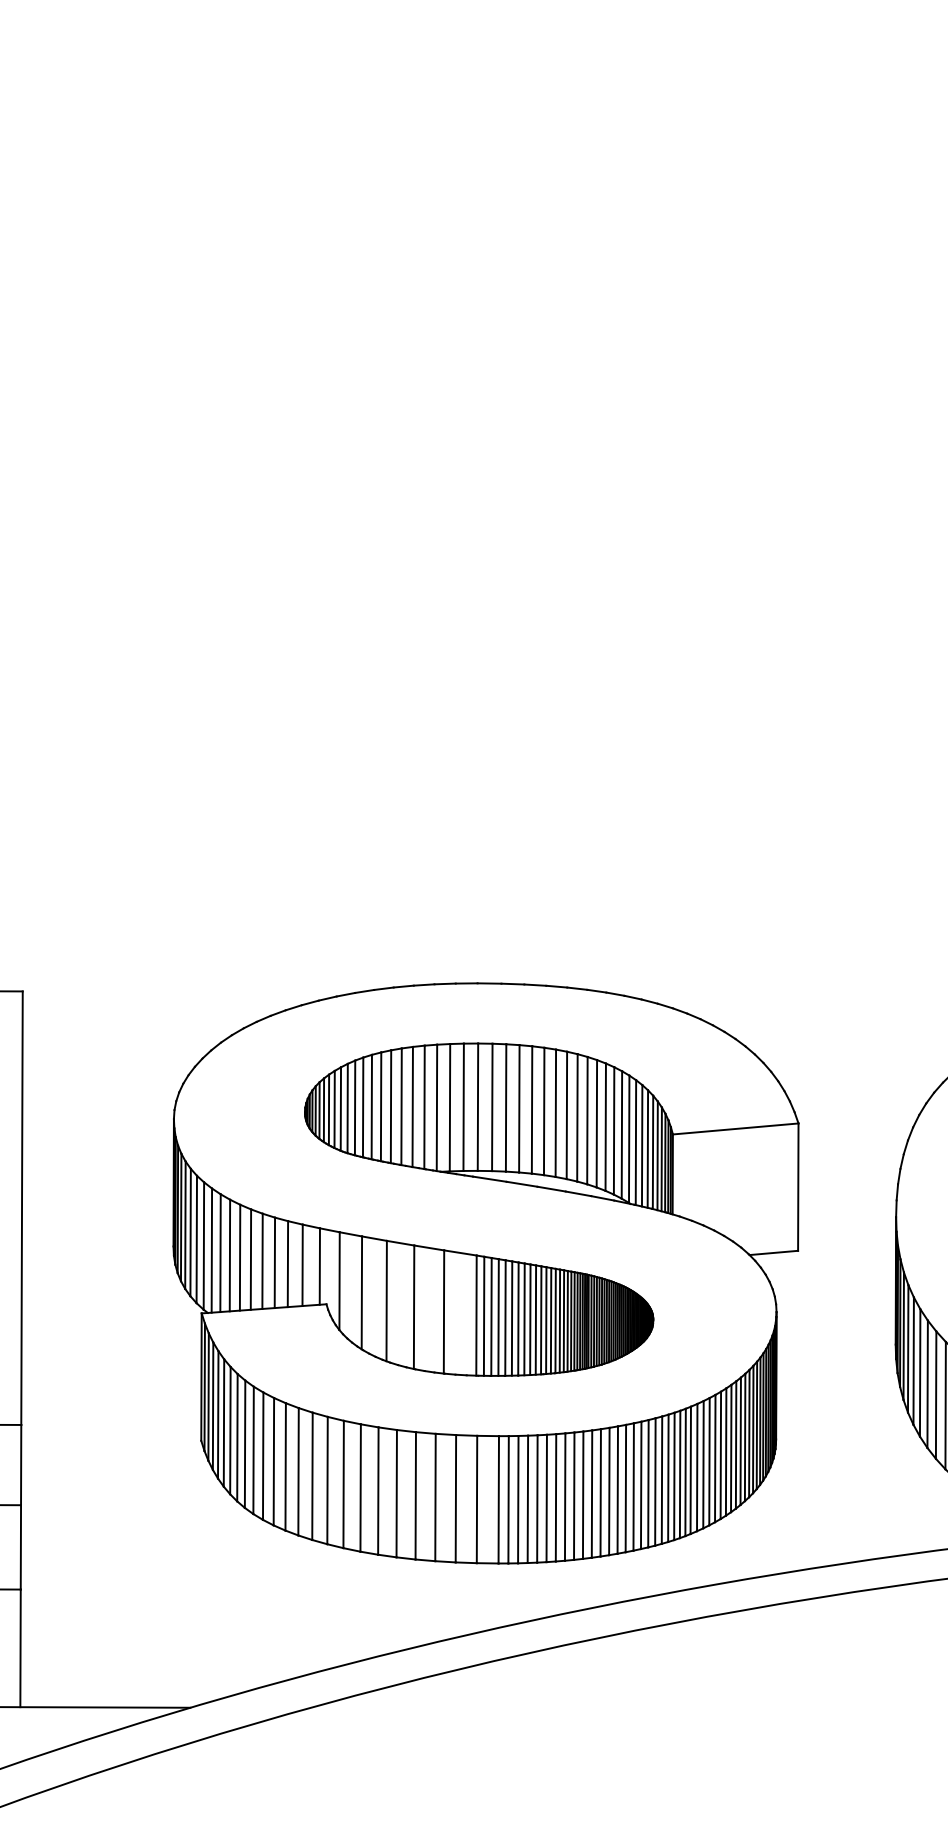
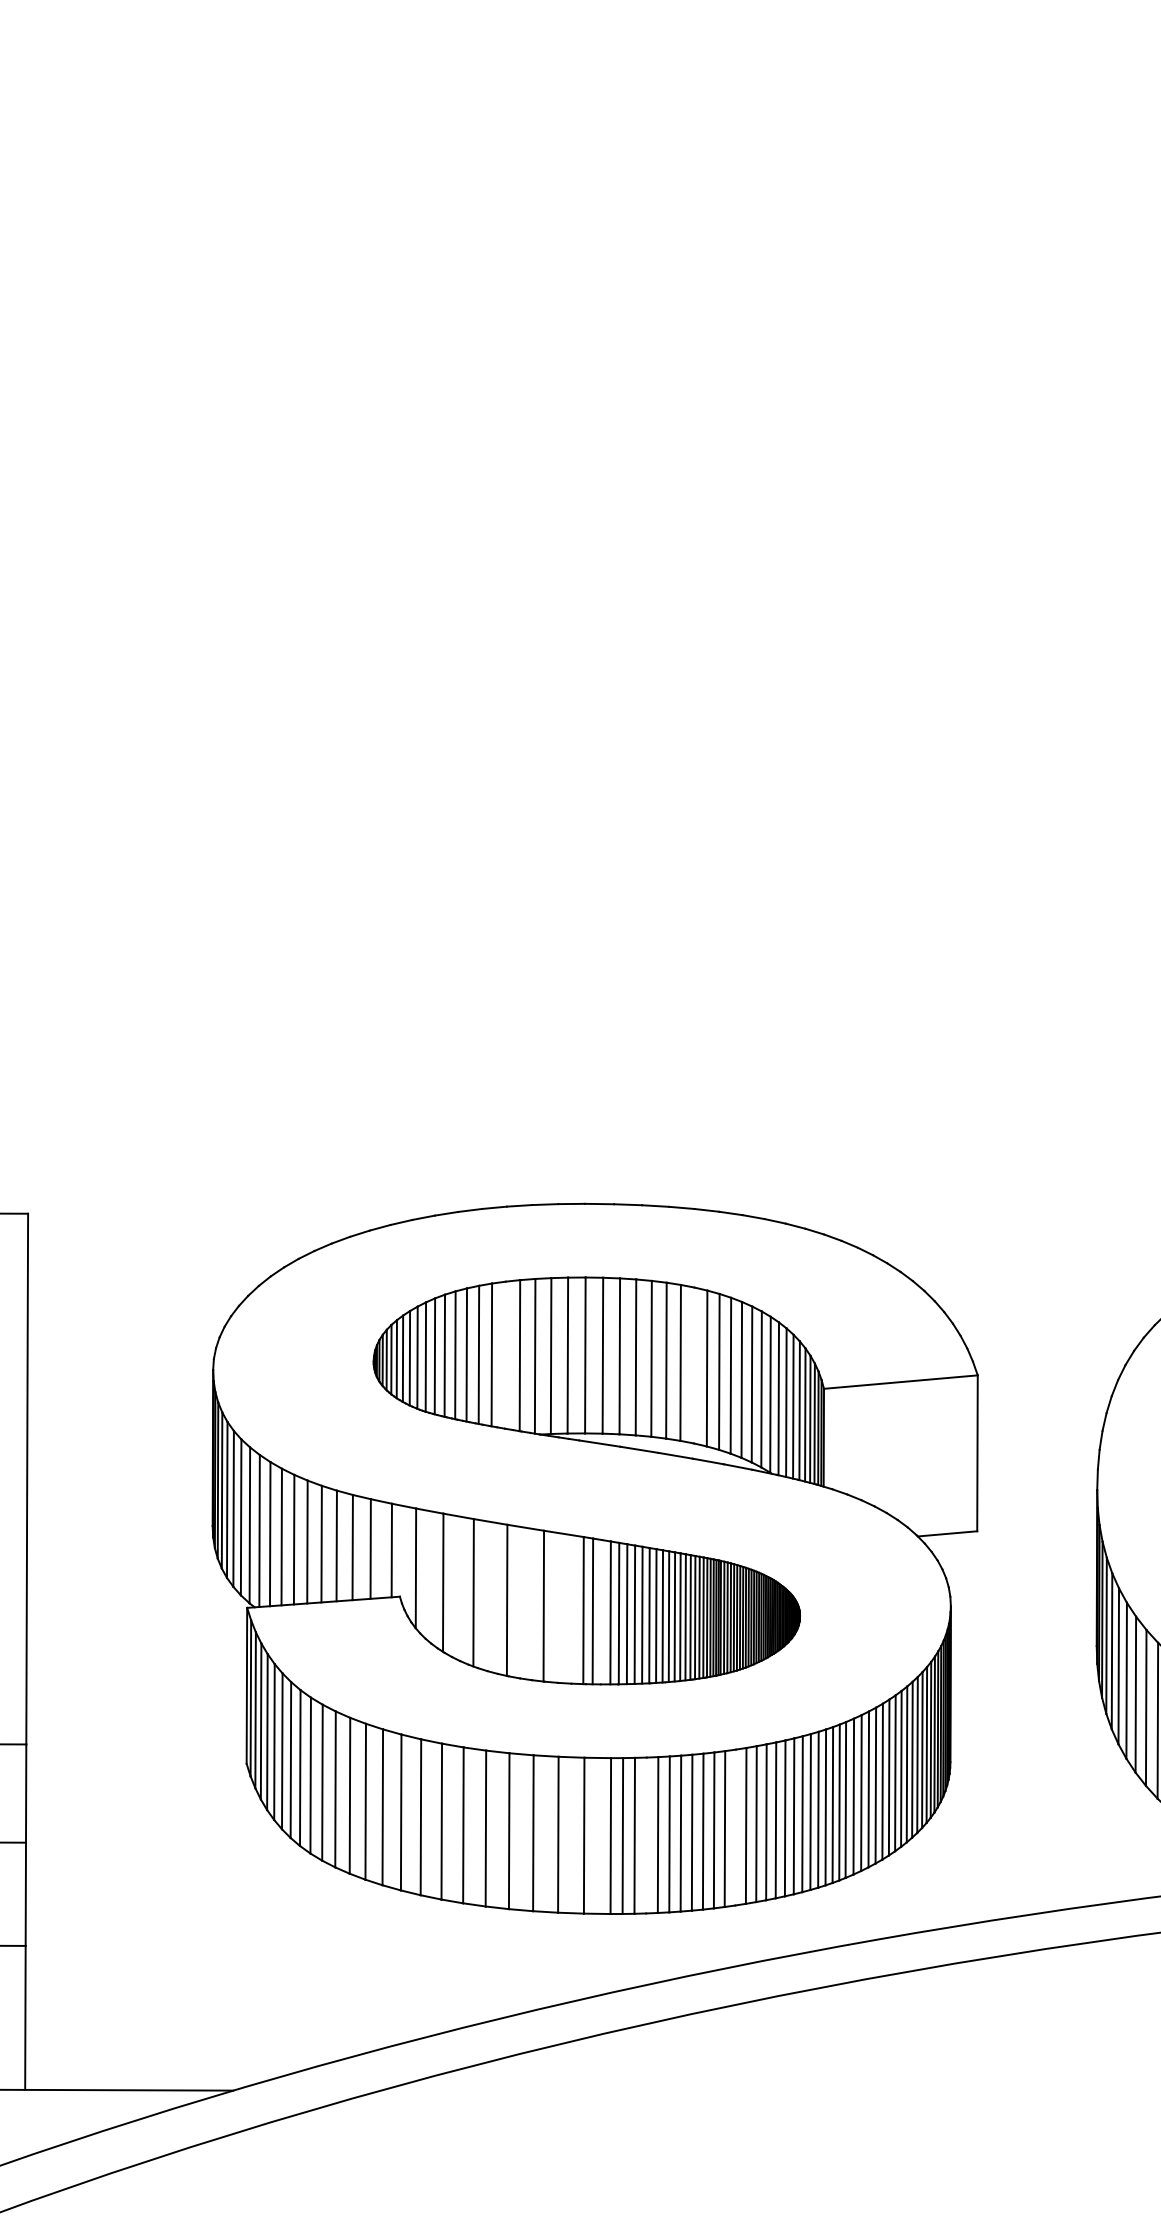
line: (412, 1106) -> (505, 1354), removed
line: (566, 1115) -> (693, 1365), removed
line: (491, 1317) -> (601, 1612), removed
line: (600, 1492) -> (735, 1827), removed
line: (527, 1499) -> (646, 1835), removed

